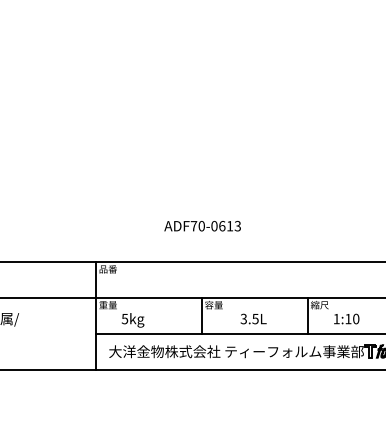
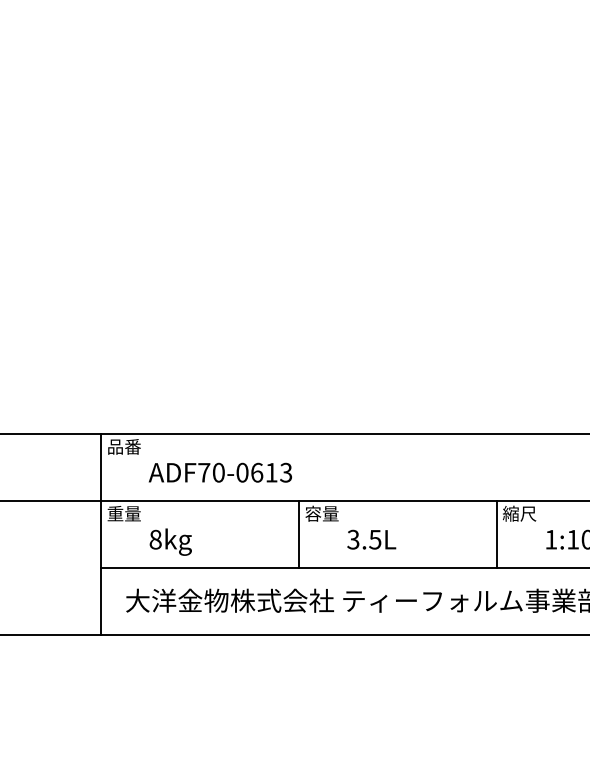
text: (202, 226) -> (220, 473), moved
text: (124, 318) -> (154, 538), 5kg -> 8kg
text: (253, 318) -> (371, 538), moved

